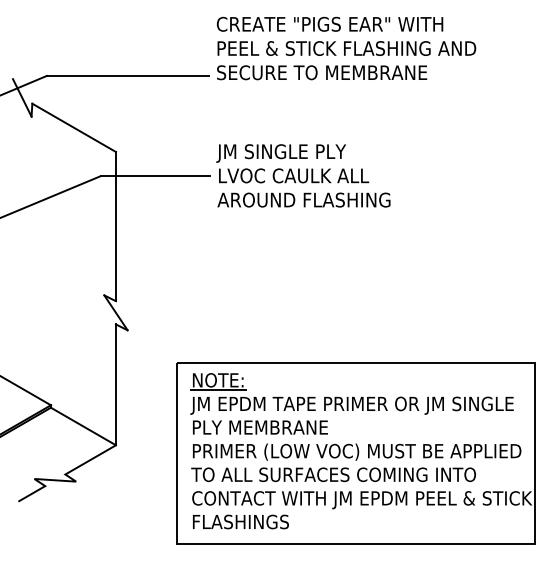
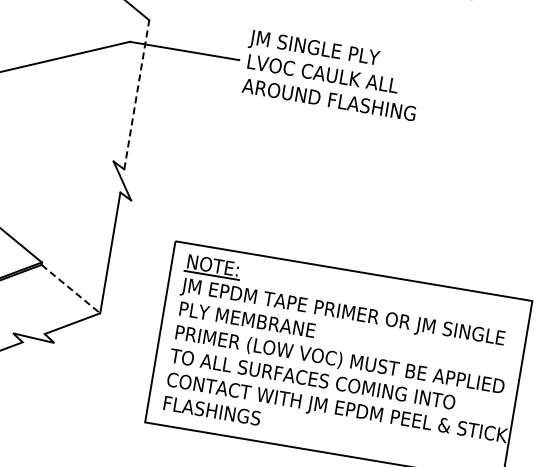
line: (115, 226) -> (136, 94), solid -> dashed
line: (83, 426) -> (70, 289), solid -> dashed

